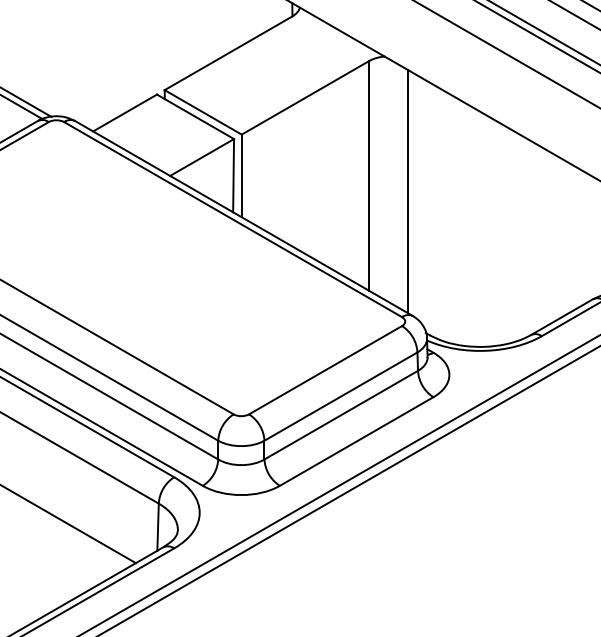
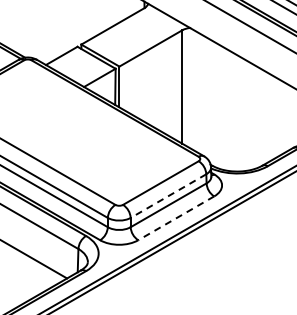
line: (407, 191) -> (201, 94), removed
line: (340, 397) -> (168, 196), solid -> dashed
line: (357, 441) -> (176, 218), solid -> dashed

